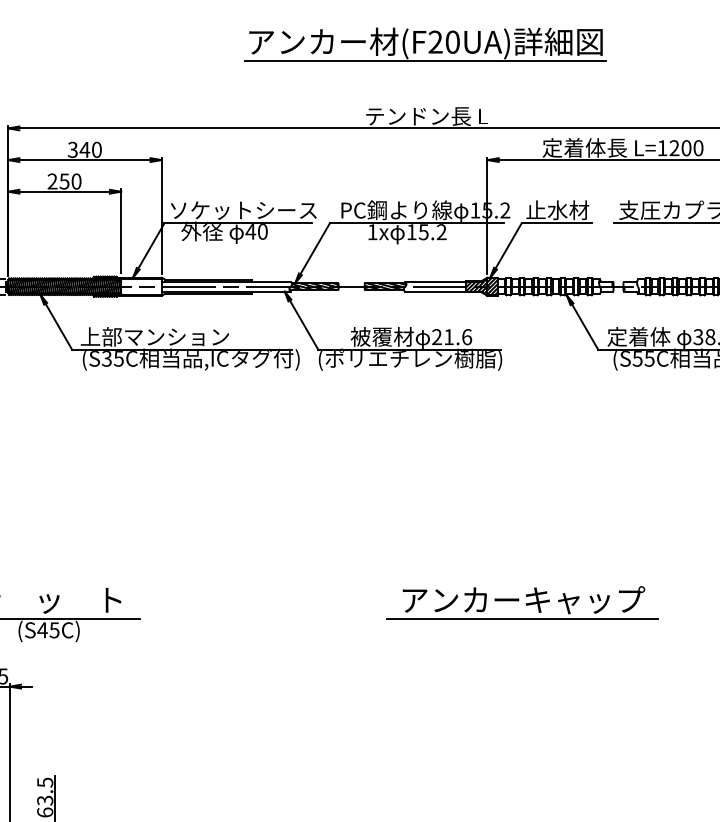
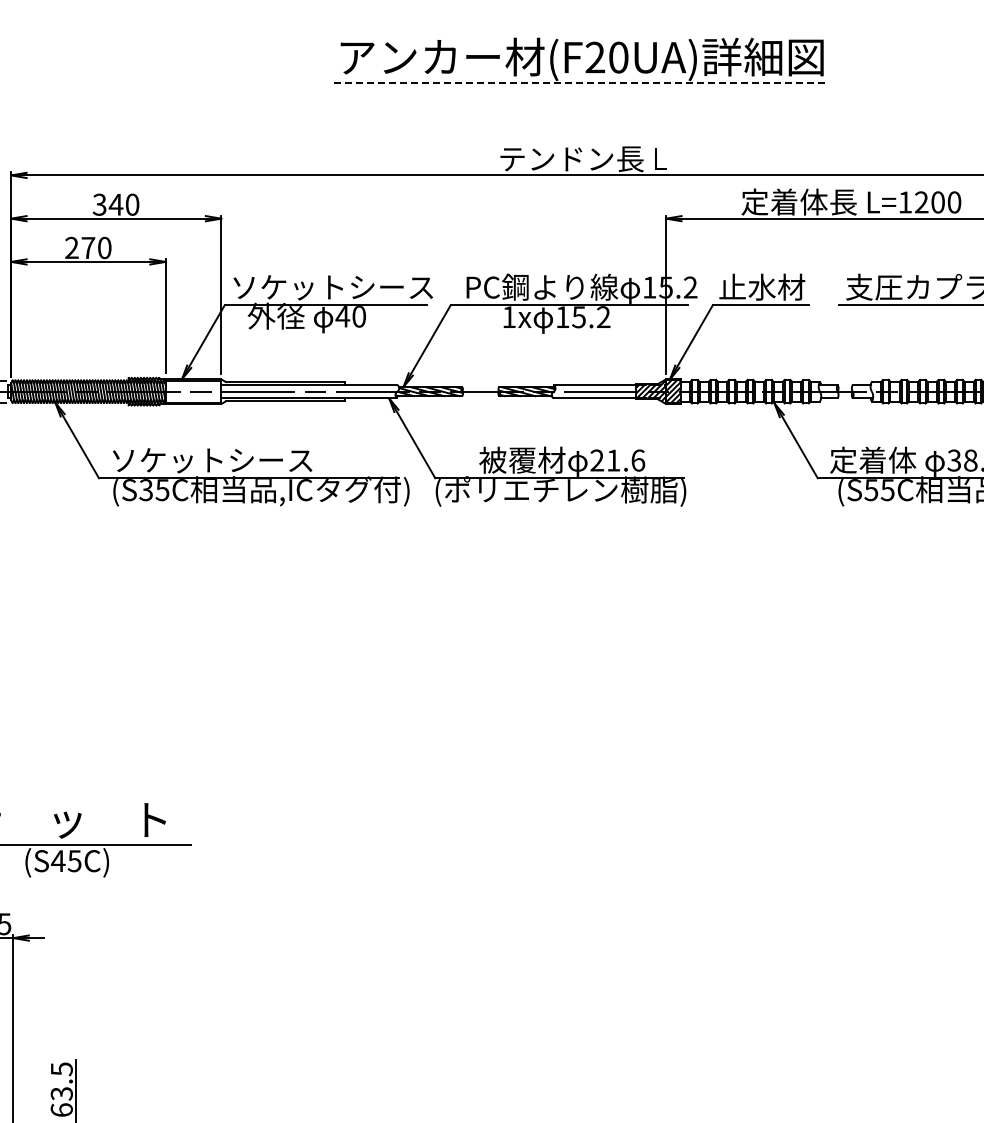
line: (425, 60) -> (581, 82), solid -> dashed
text: (64, 181) -> (88, 248), 250 -> 270
text: (154, 336) -> (211, 459), 上部マンション -> ソケットシース
part: (522, 602) -> (713, 822), removed

